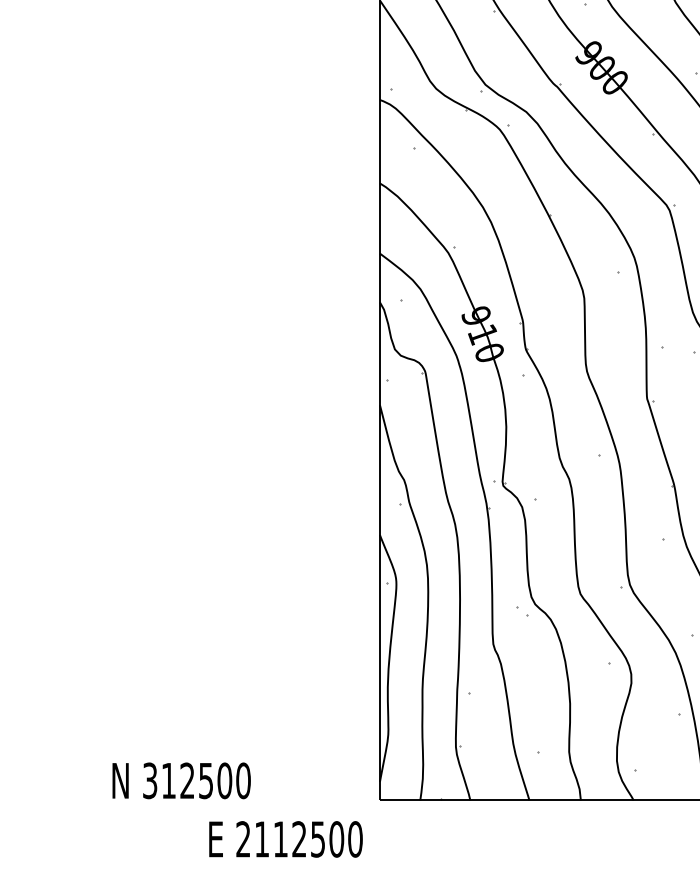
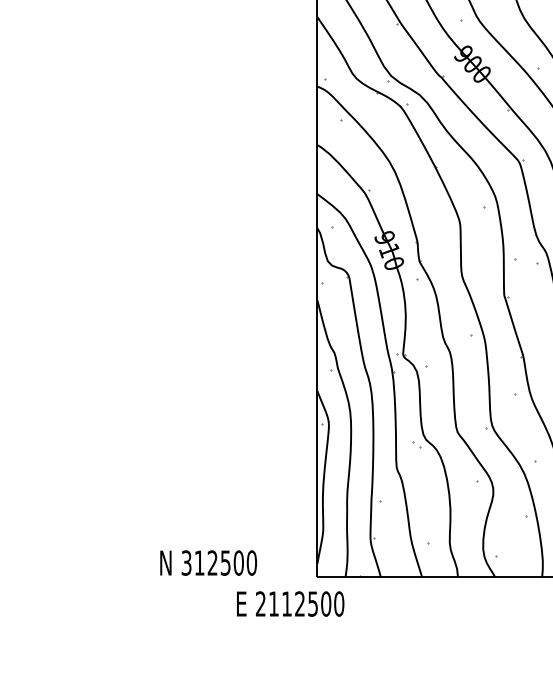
text: (181, 780) -> (208, 562), moved
text: (285, 838) -> (290, 603), moved

